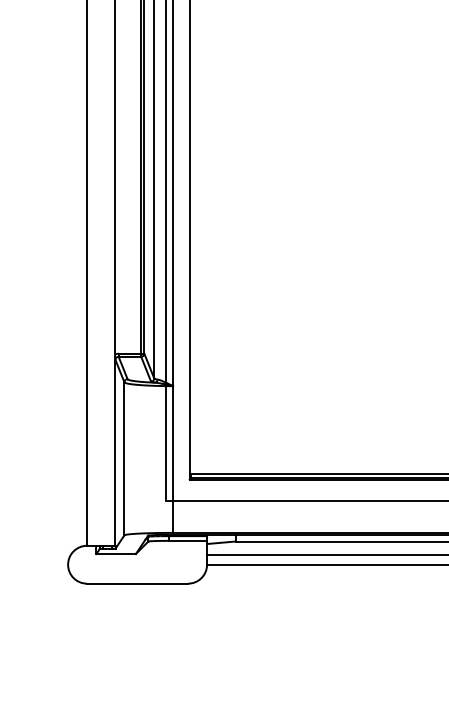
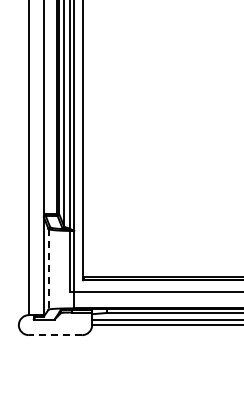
line: (124, 459) -> (48, 269), solid -> dashed
line: (137, 584) -> (55, 335), solid -> dashed

